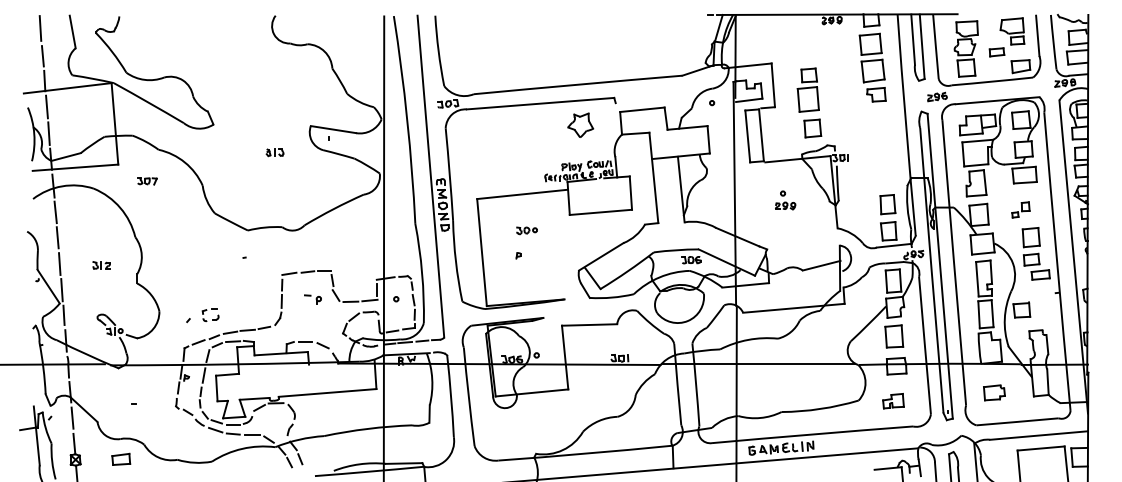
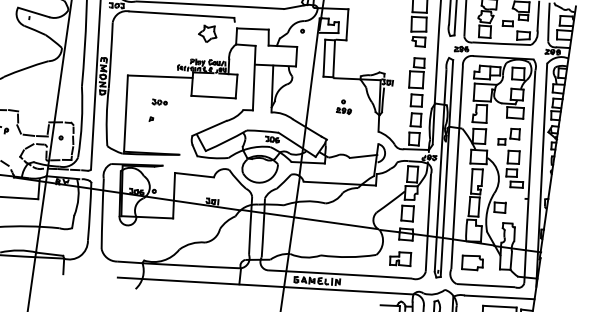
part: (809, 102) -> (416, 82), moved
part: (1020, 209) -> (509, 136), size x1.67
part: (994, 392) -> (472, 262), size x1.43
part: (893, 400) -> (400, 258), size x1.43

